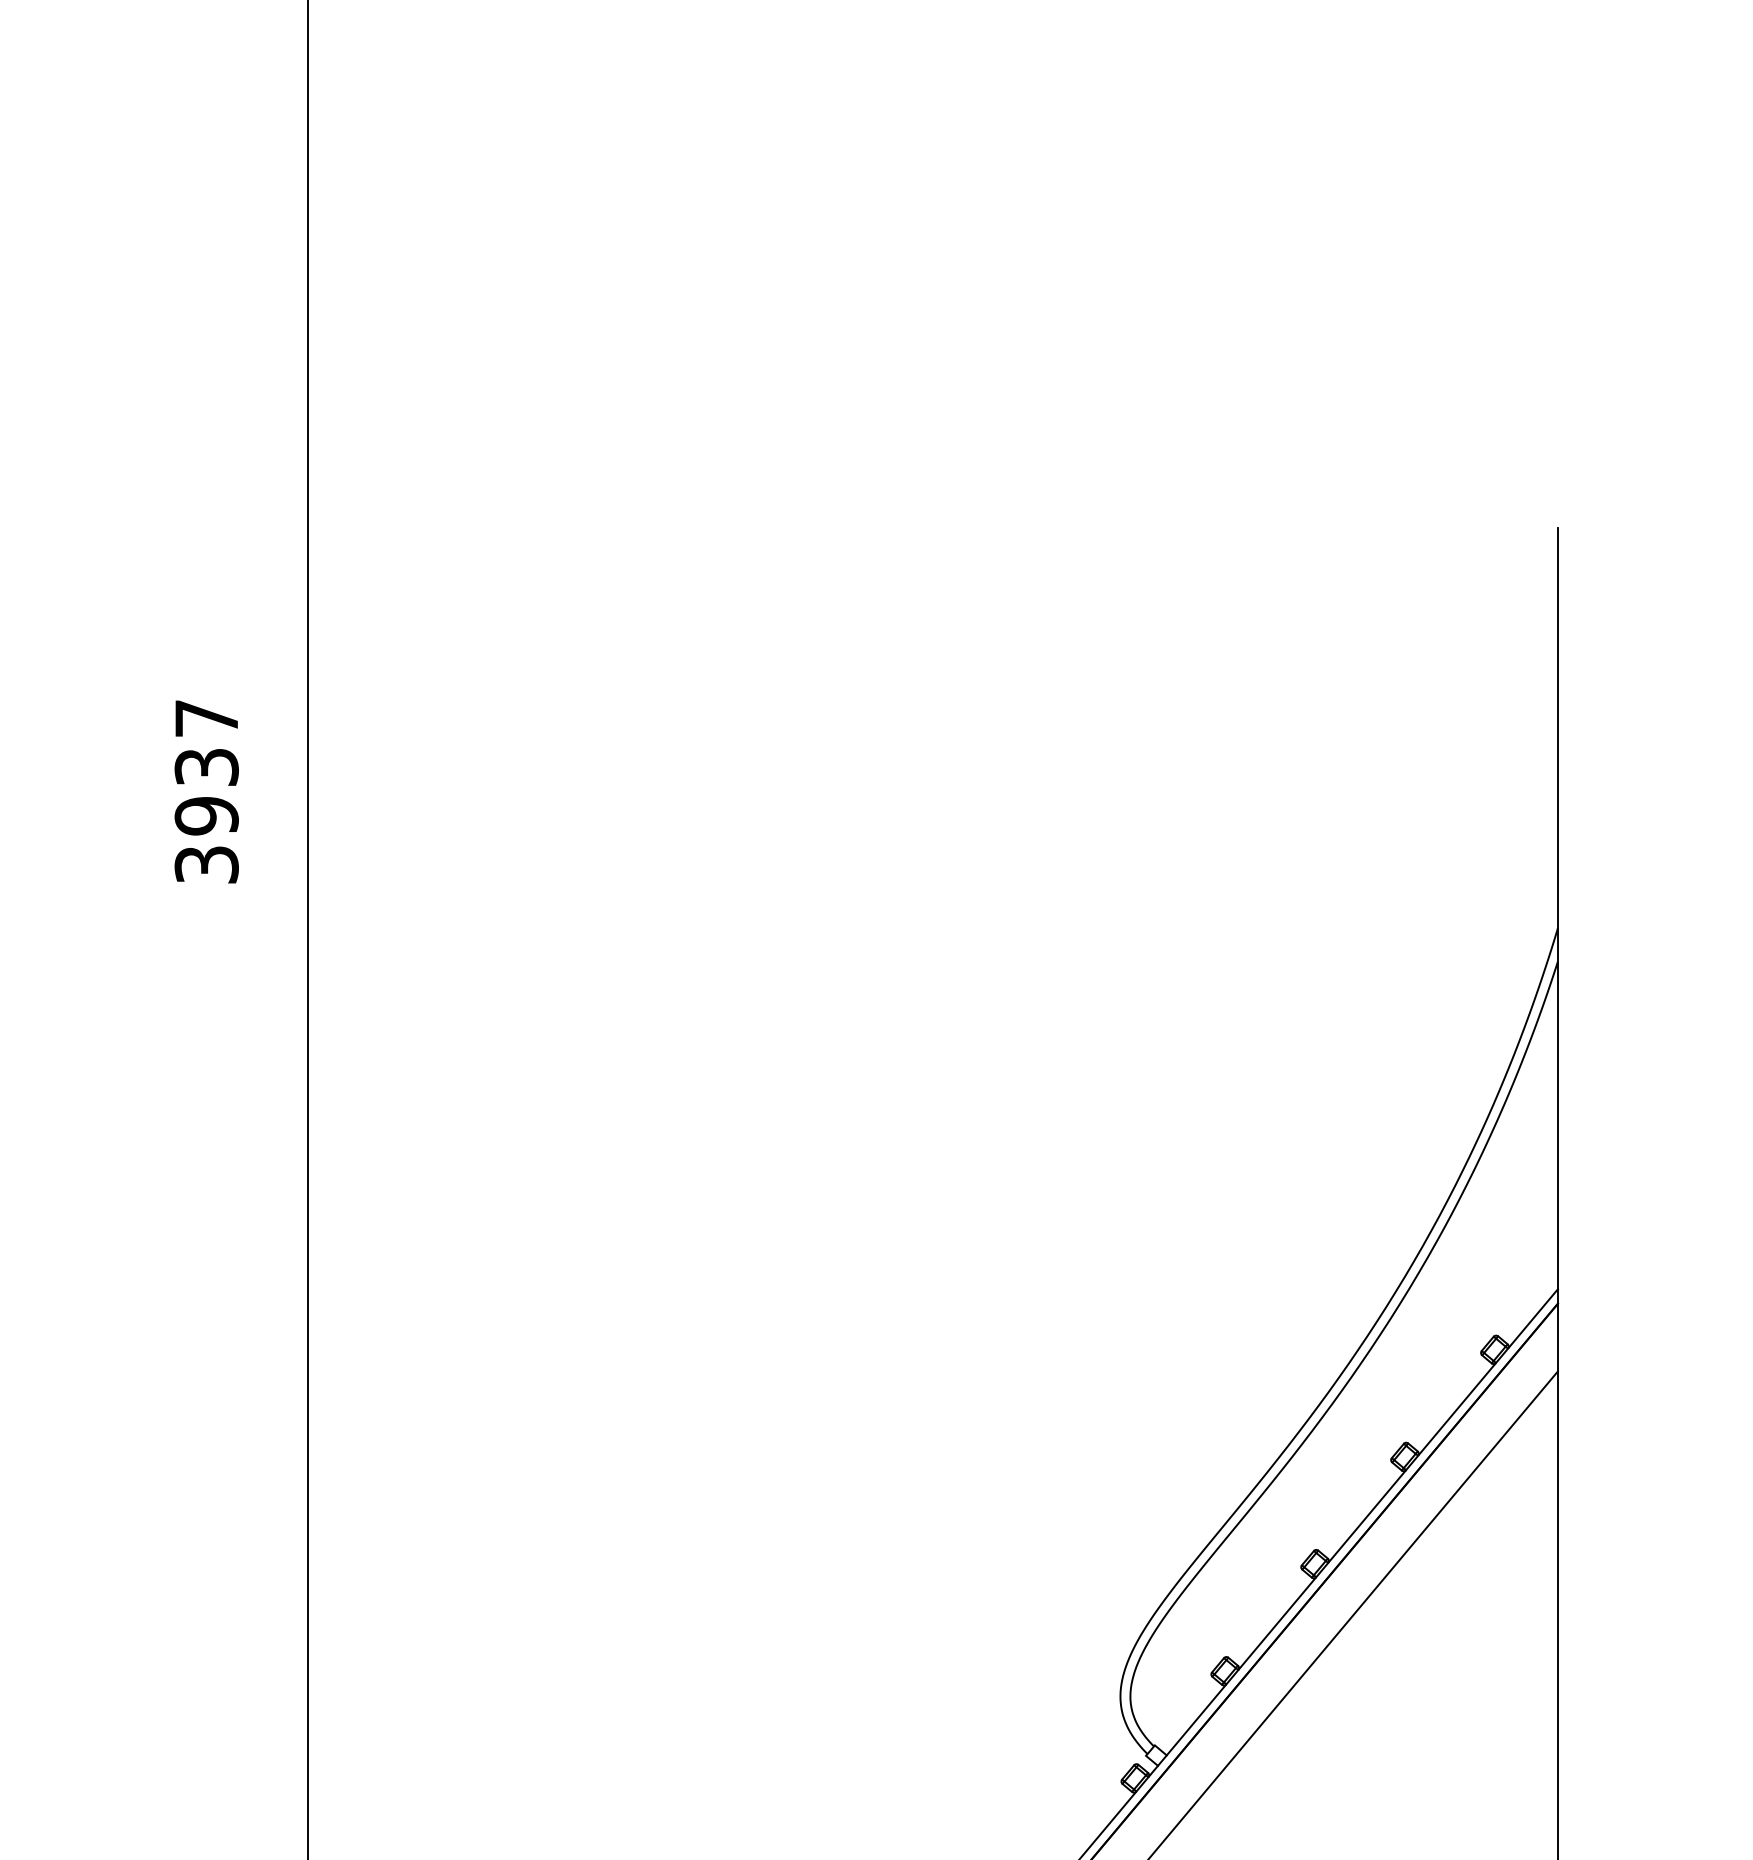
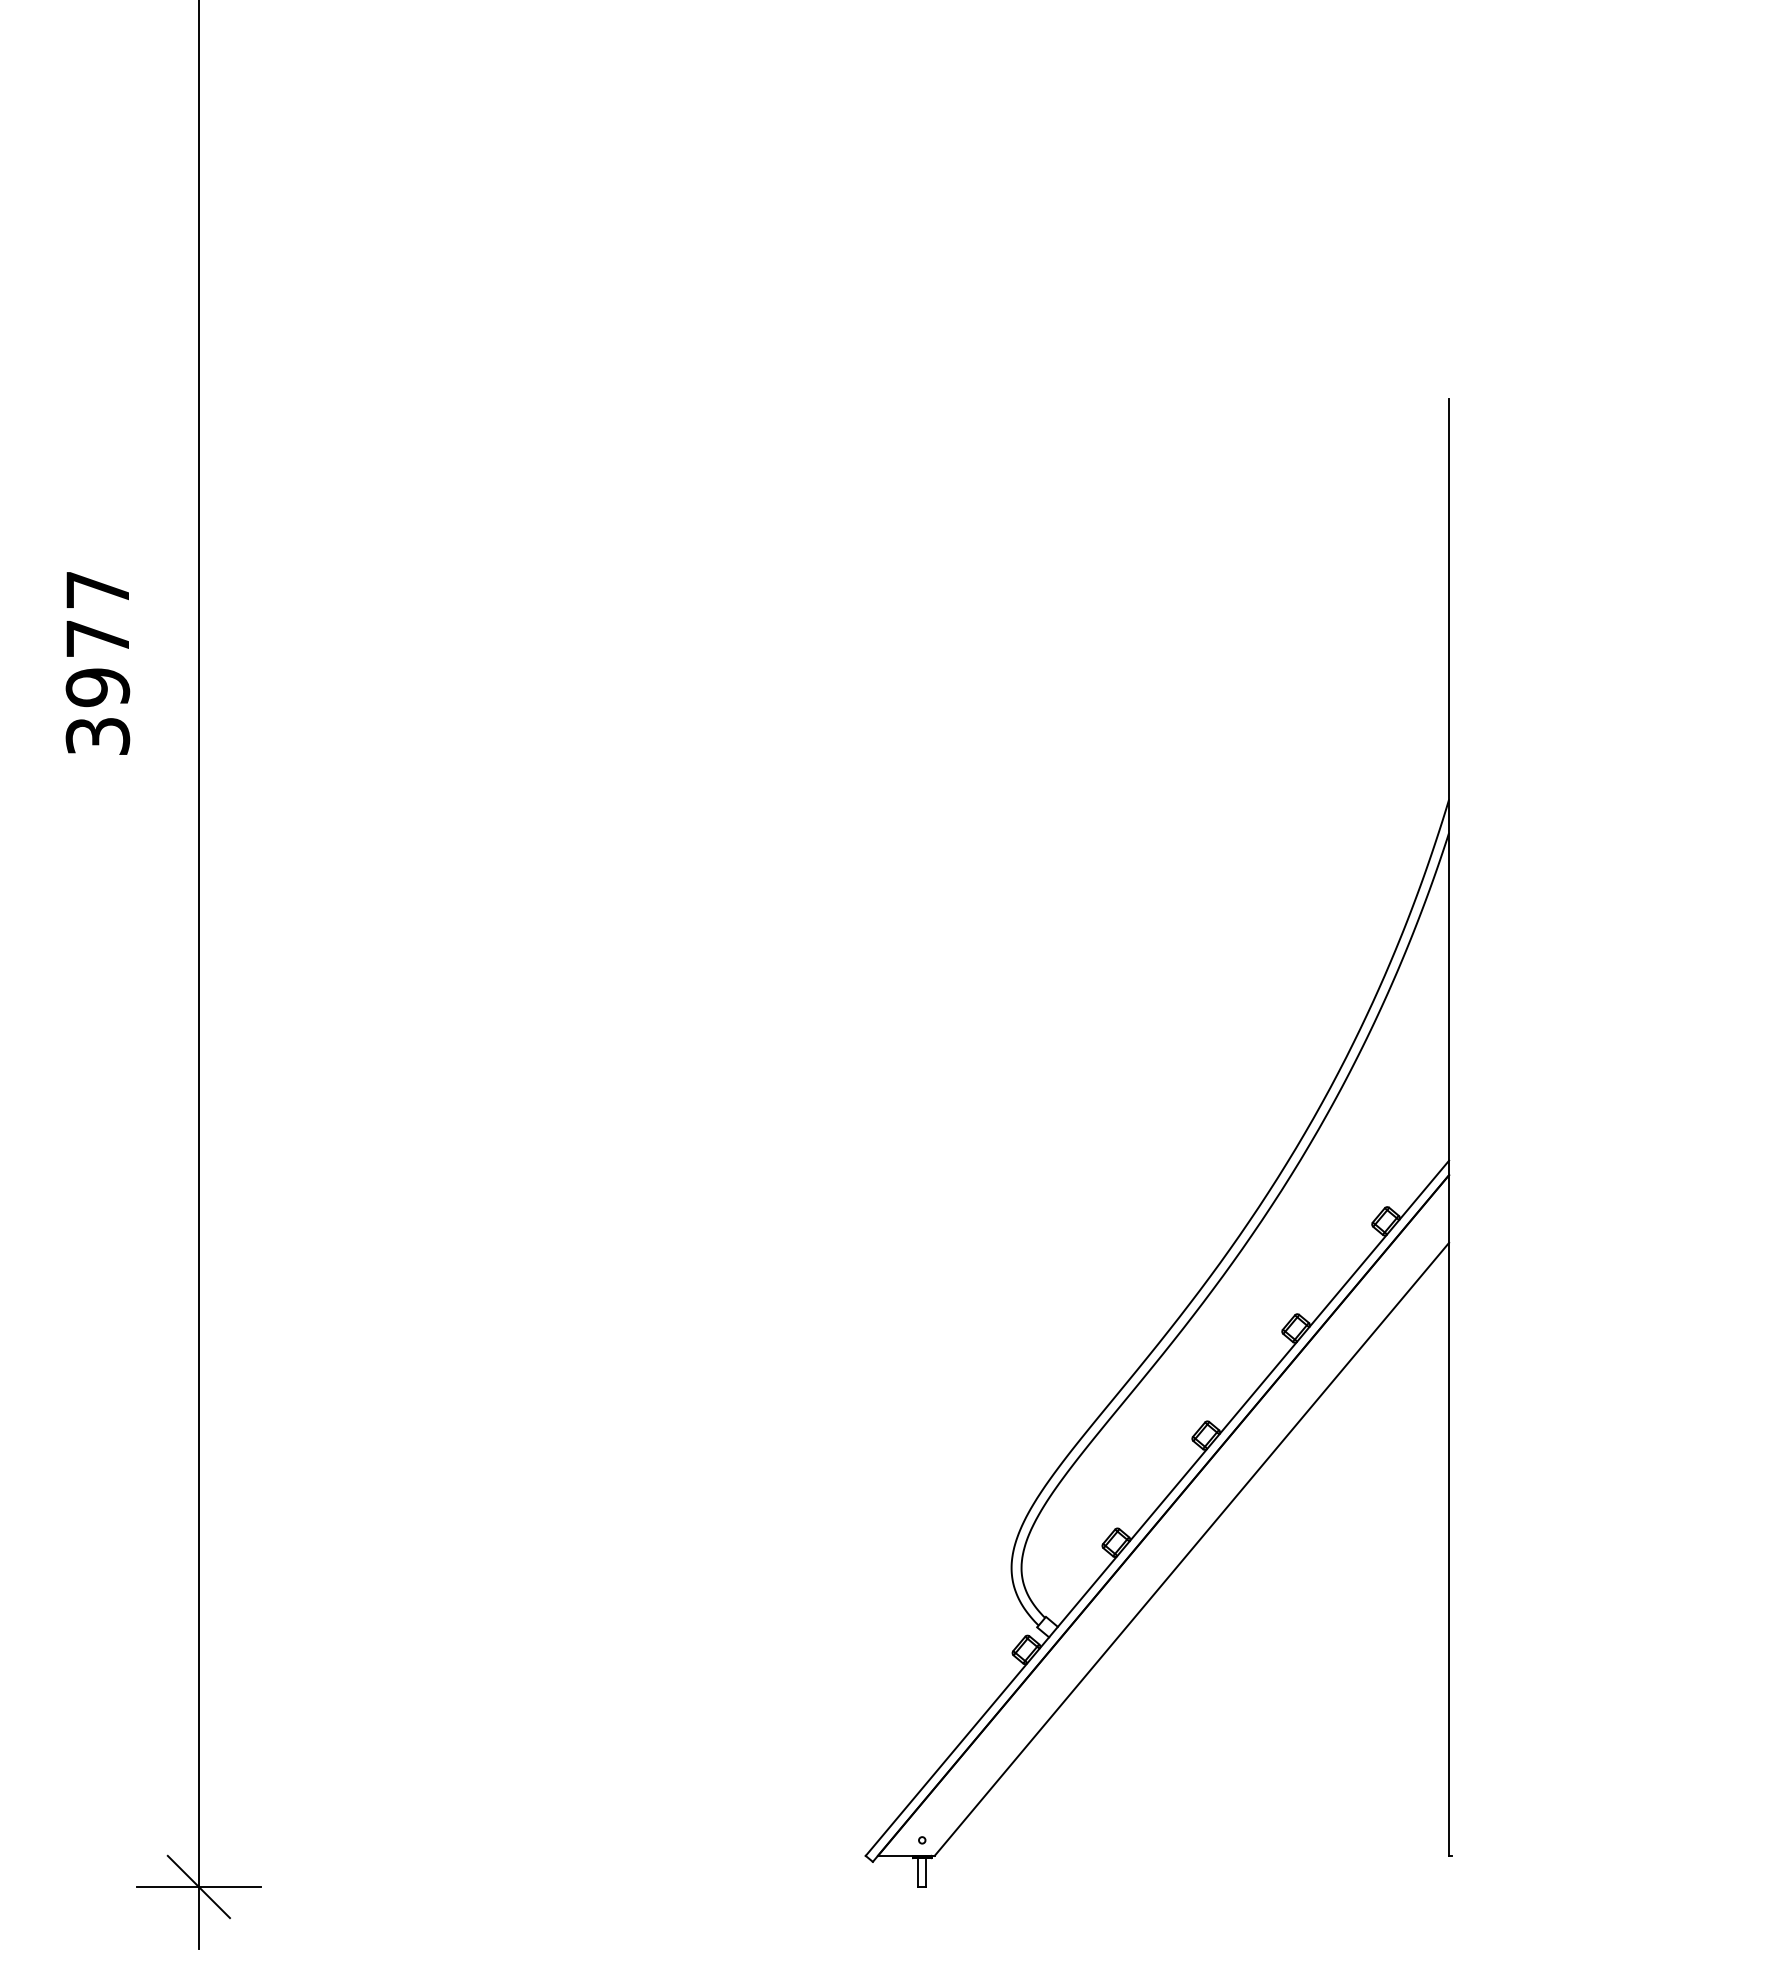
text: (206, 767) -> (97, 638), 3937 -> 3977

